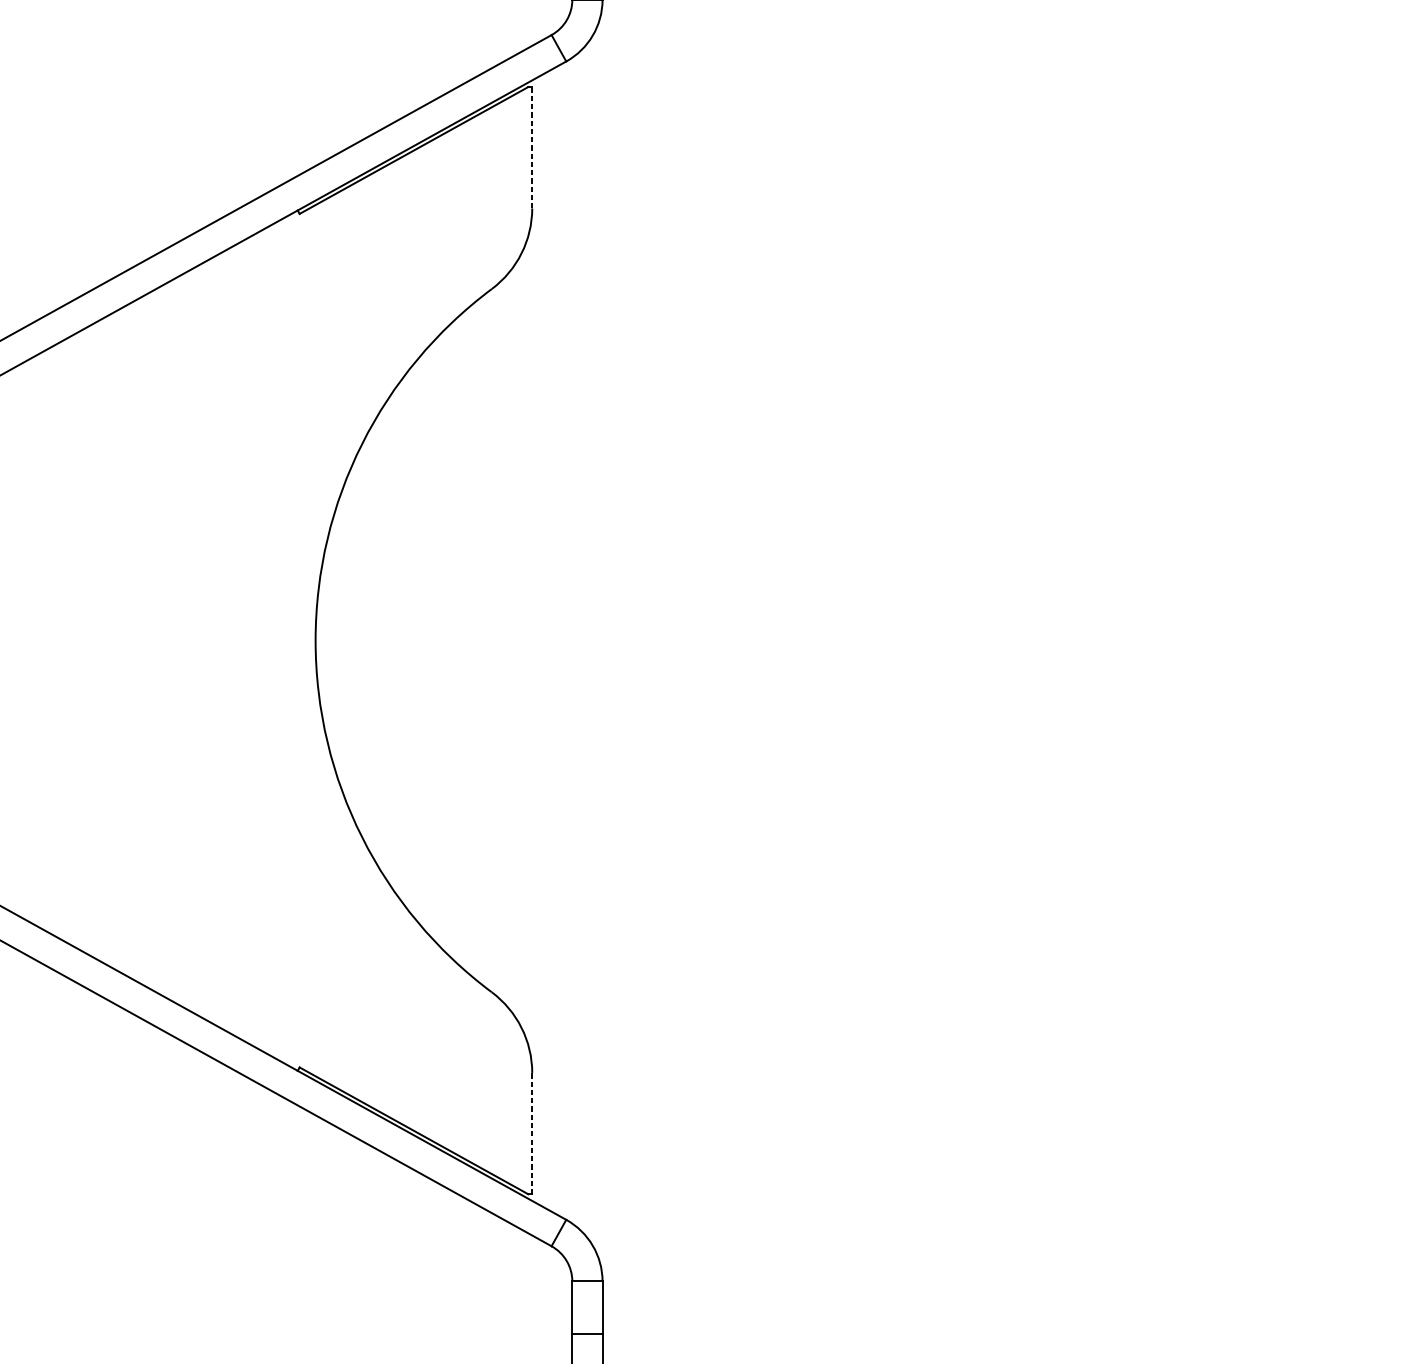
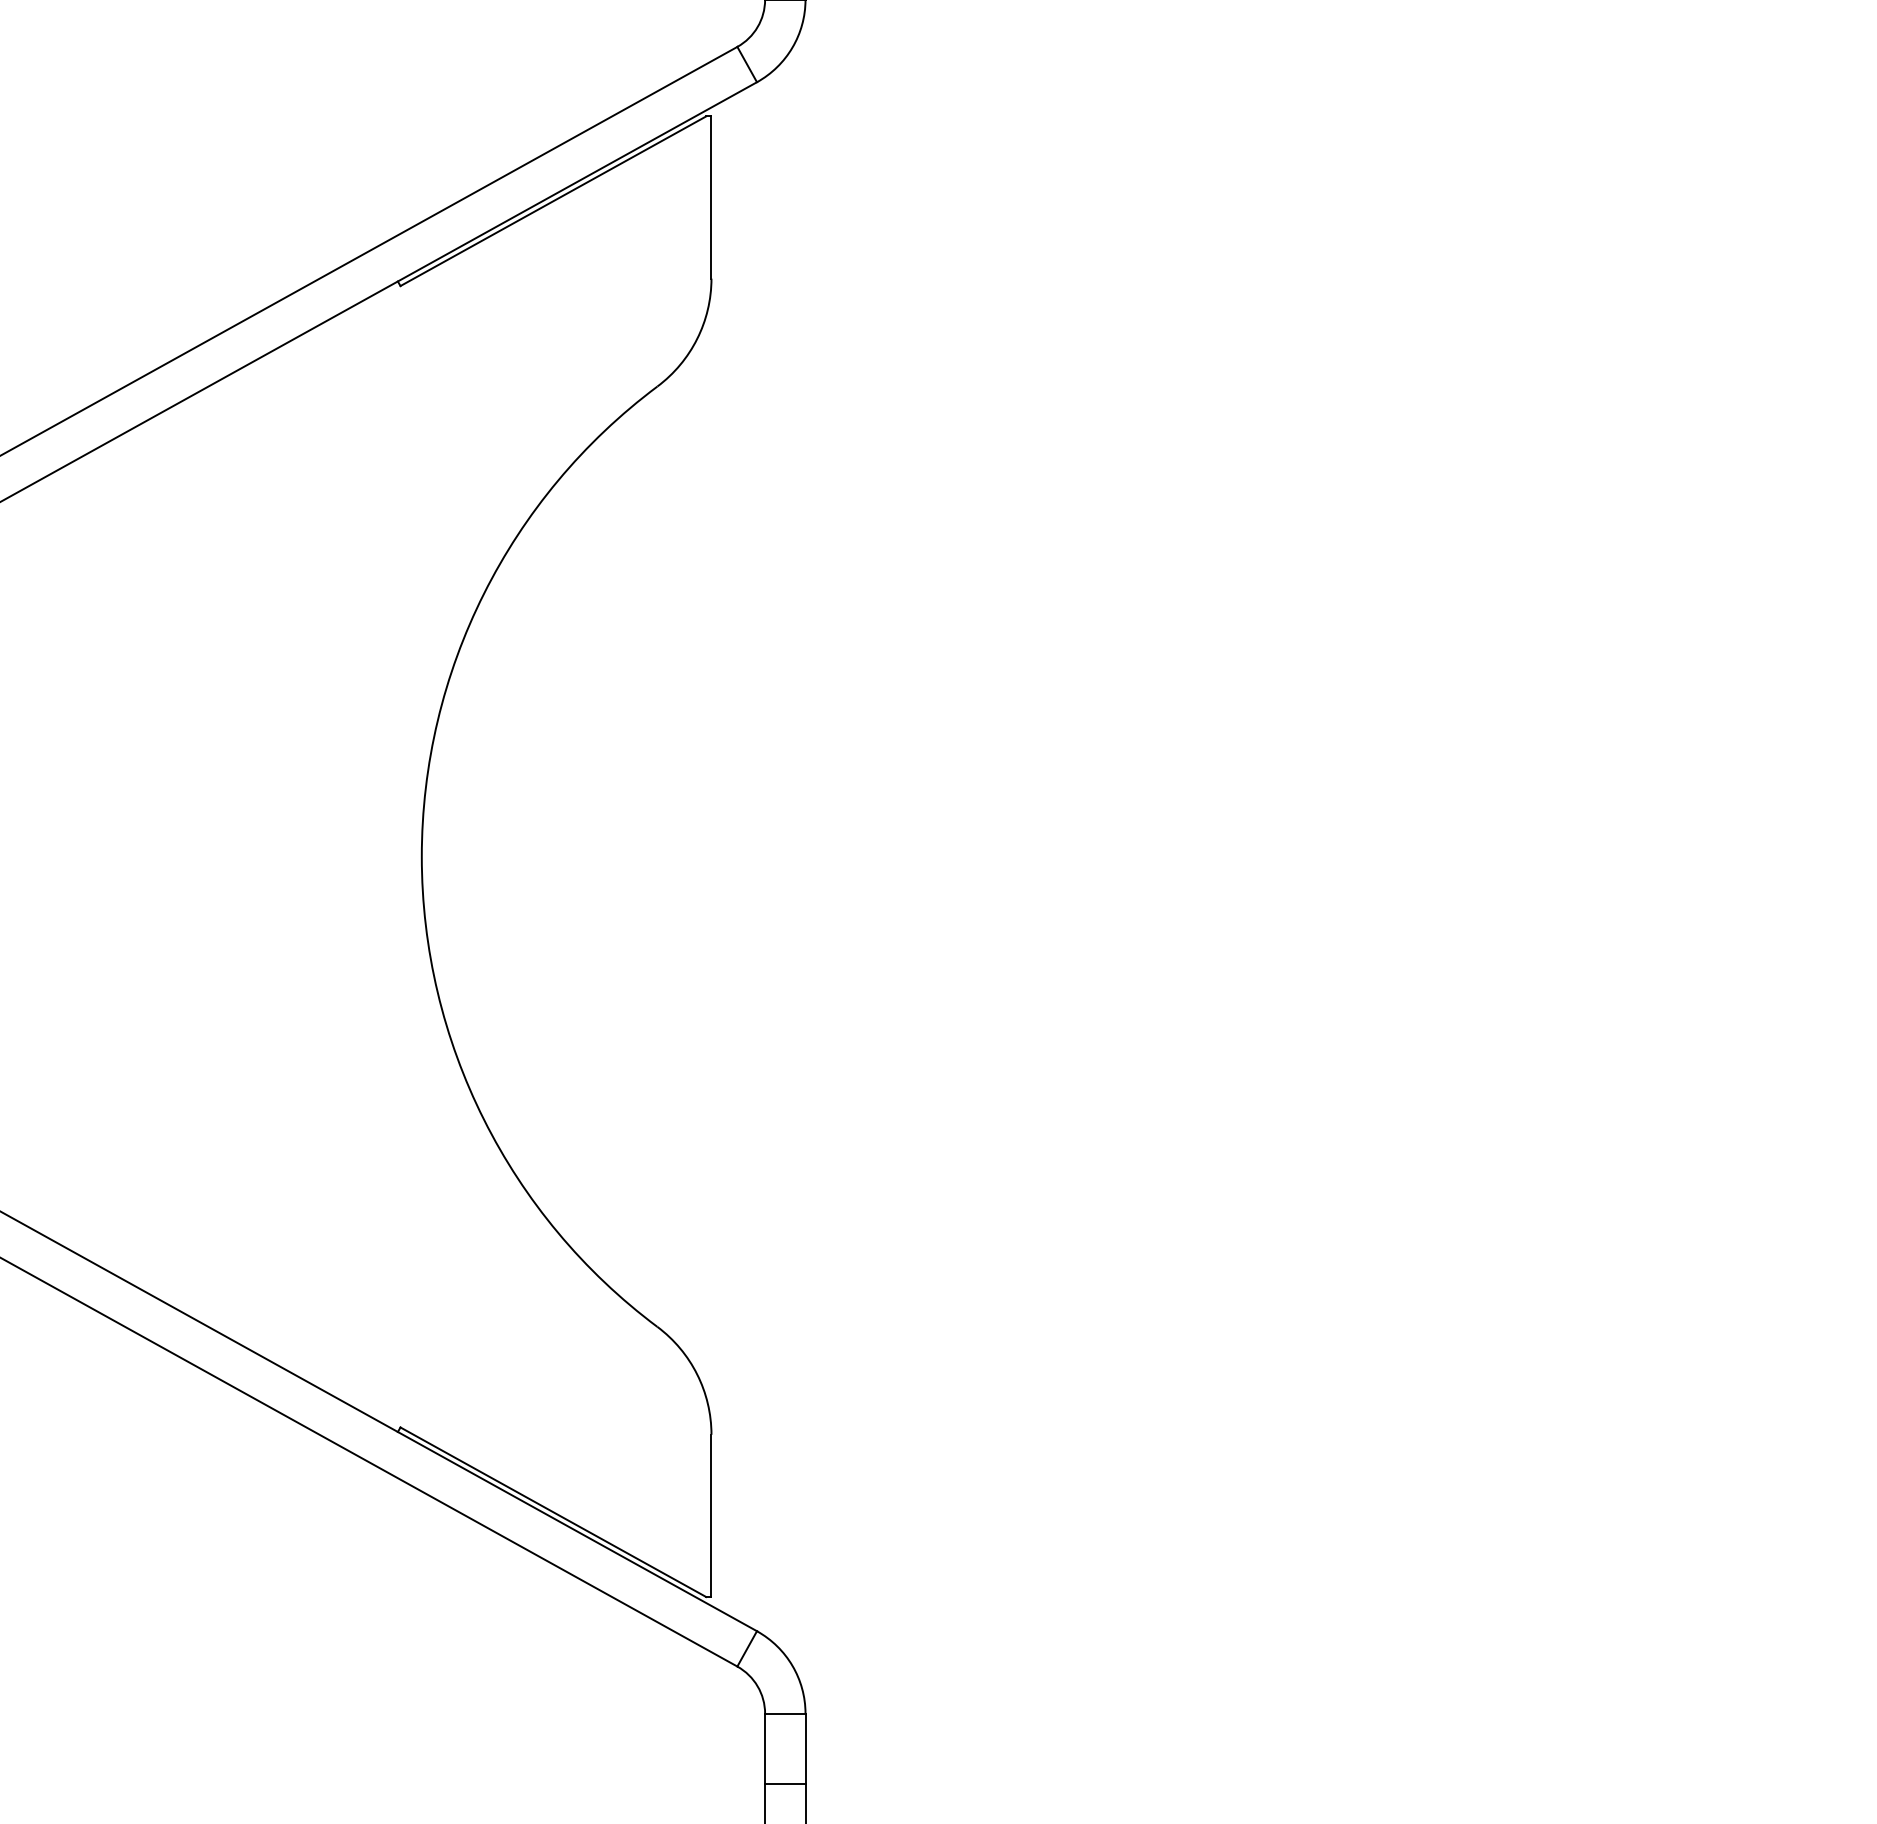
line: (532, 147) -> (711, 197), dashed -> solid
line: (532, 1133) -> (711, 1515), dashed -> solid

